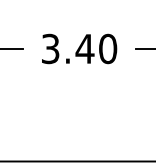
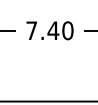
text: (50, 48) -> (31, 30), 3.40 -> 7.40

